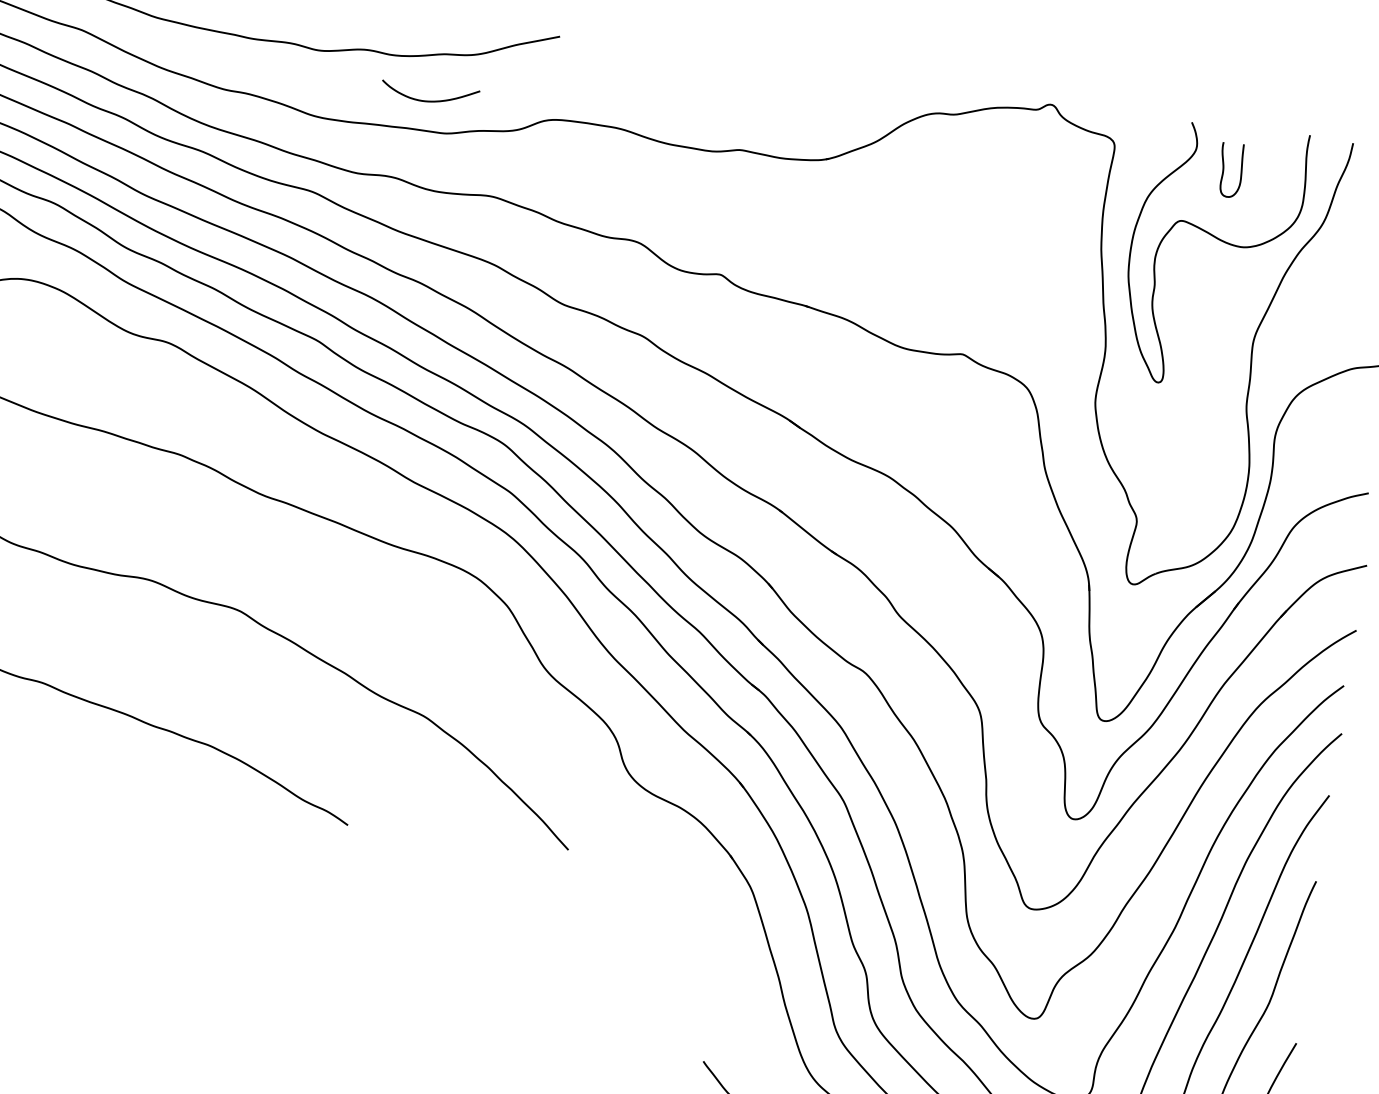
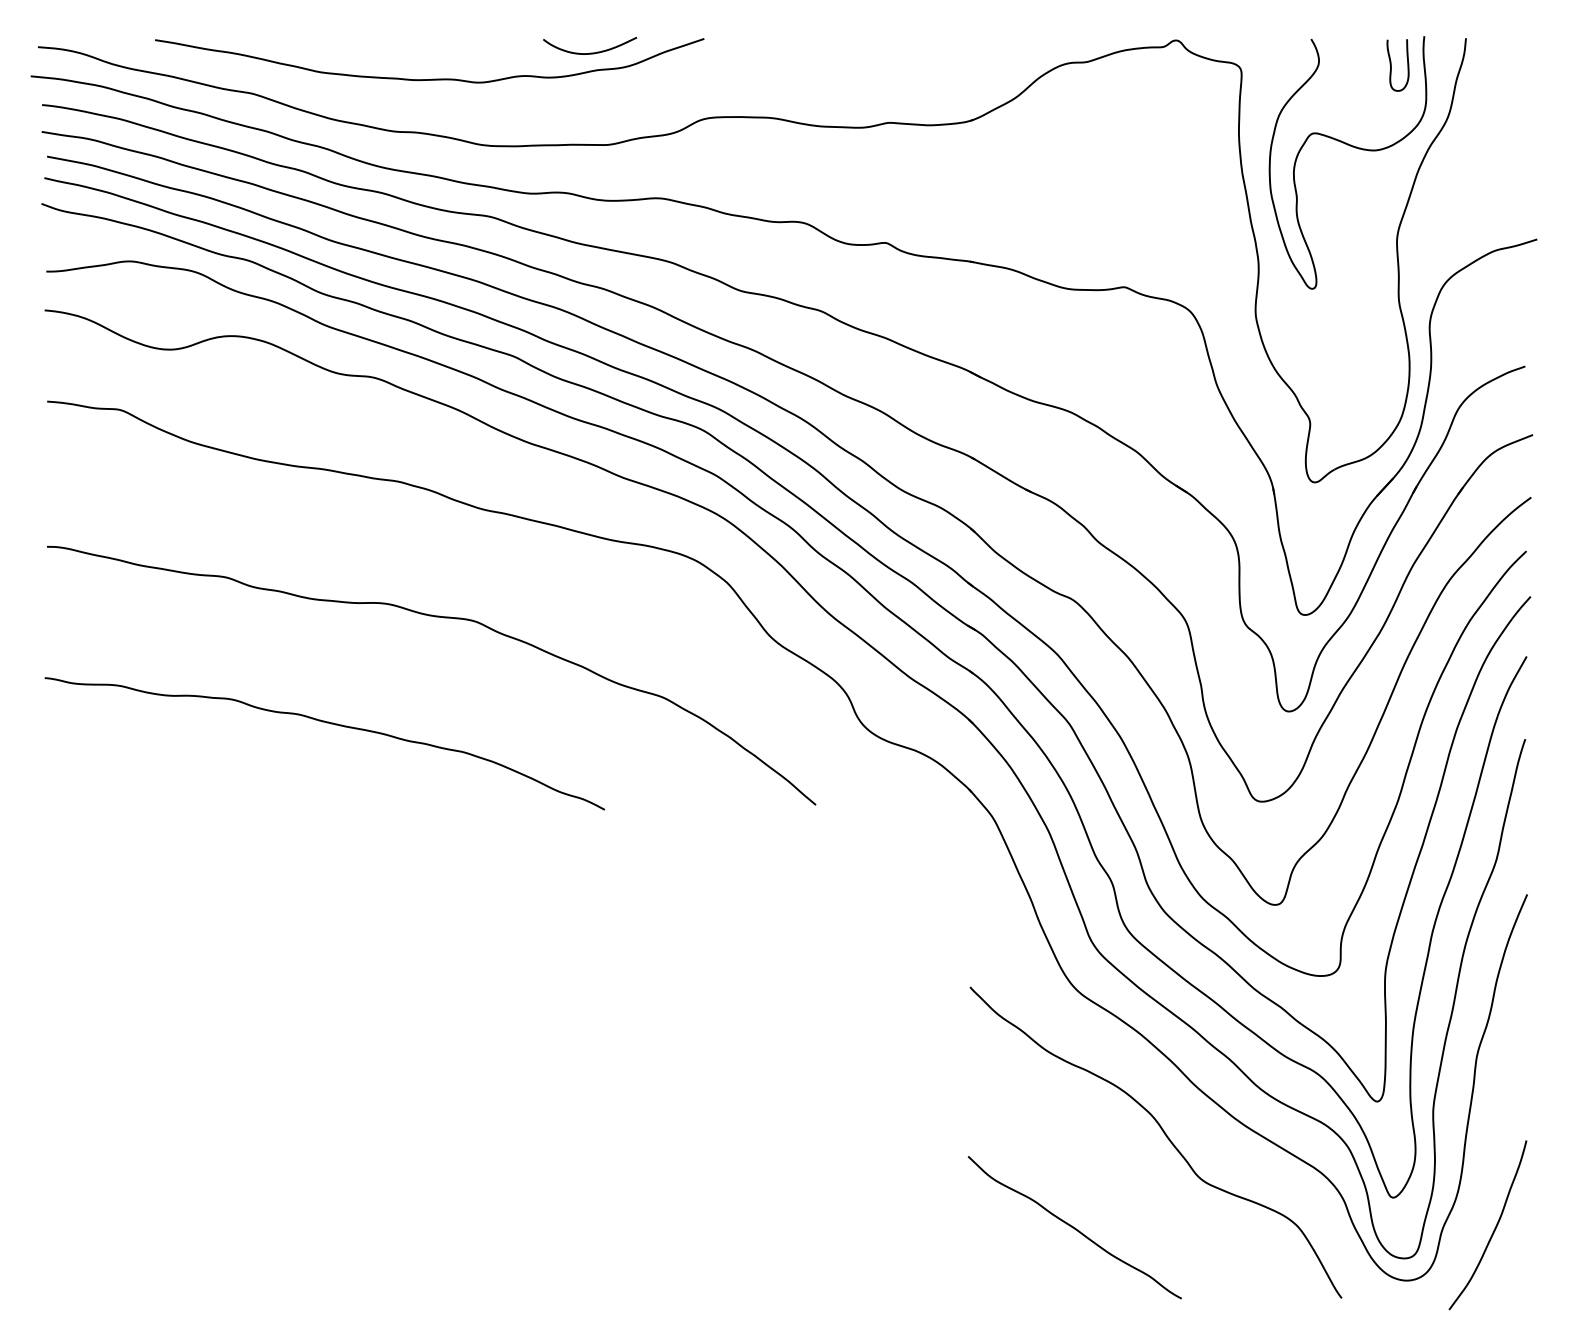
curve: (429, 100) -> (590, 52), moved
curve: (1224, 169) -> (1391, 65), moved

